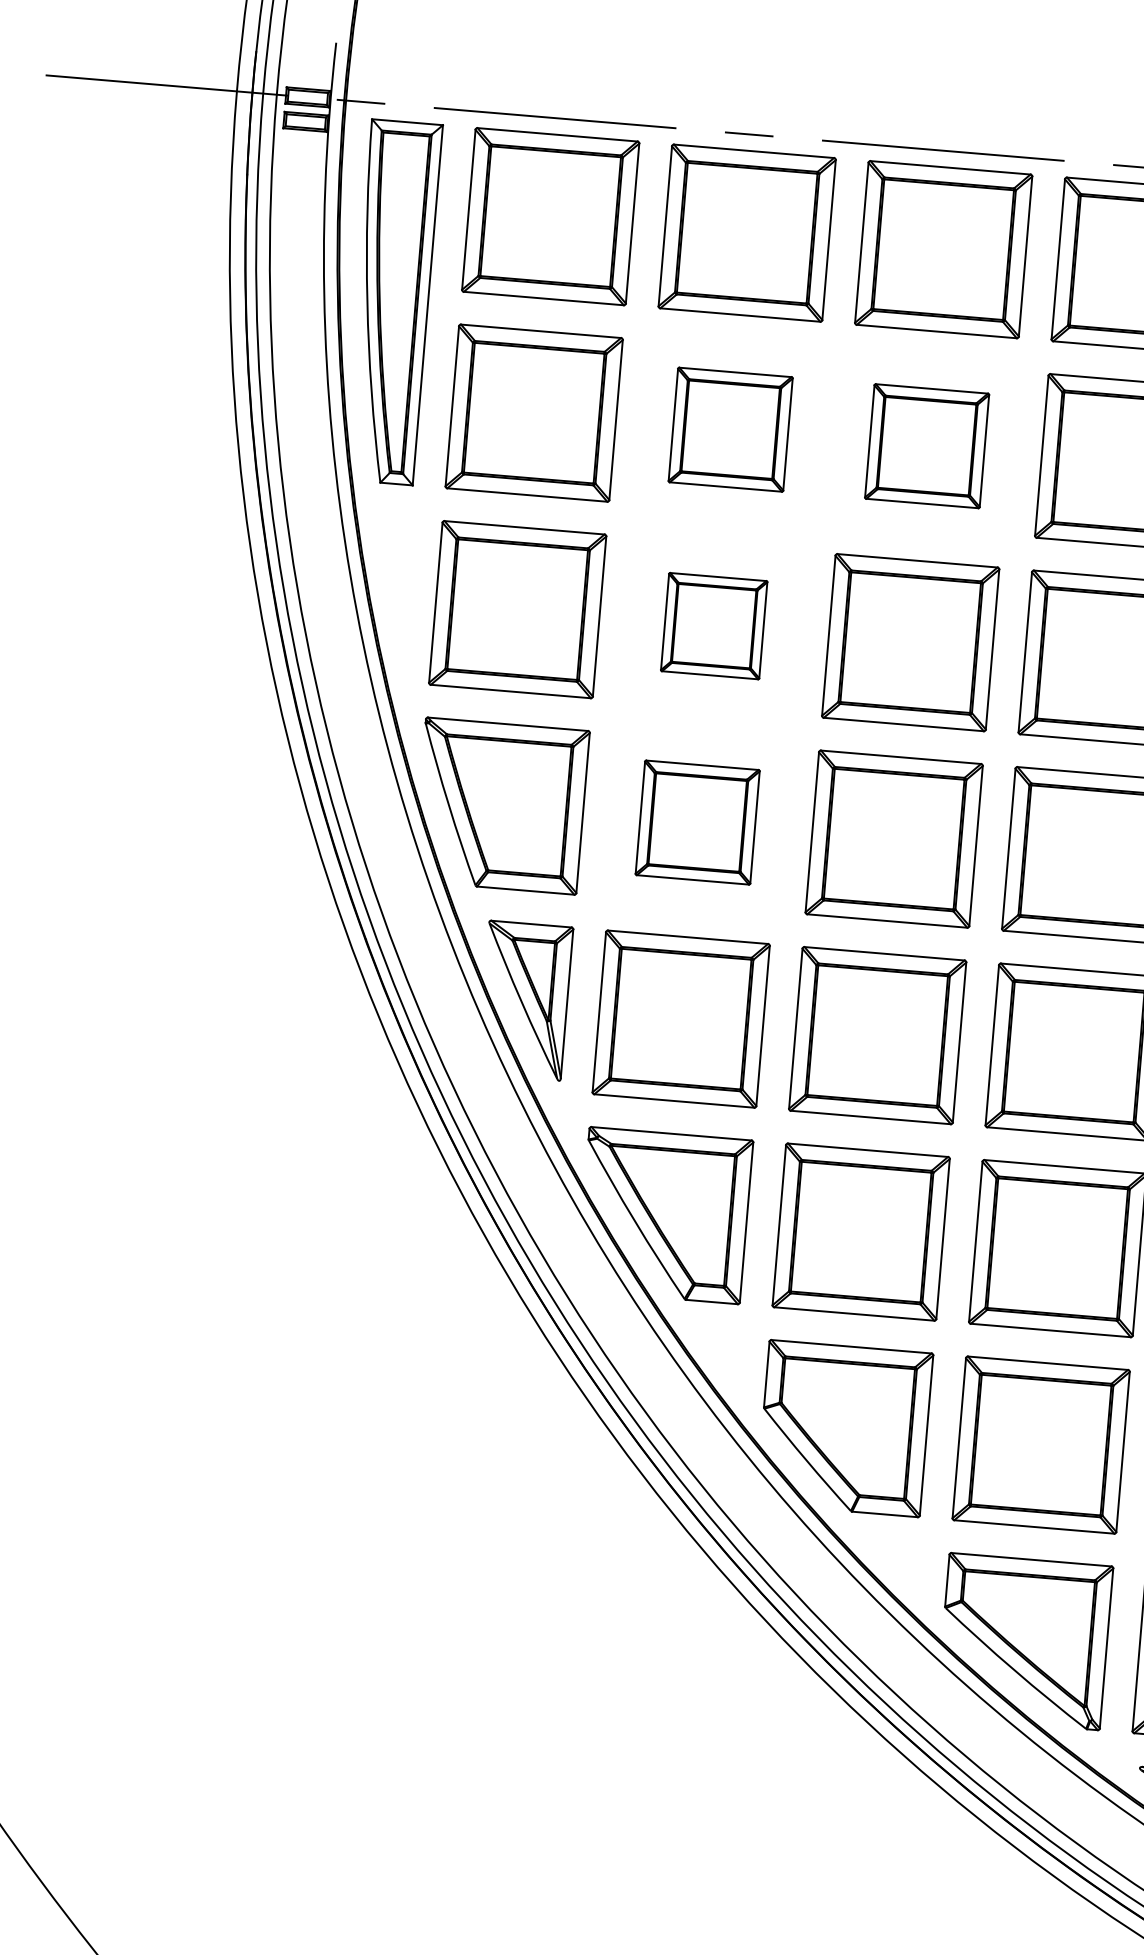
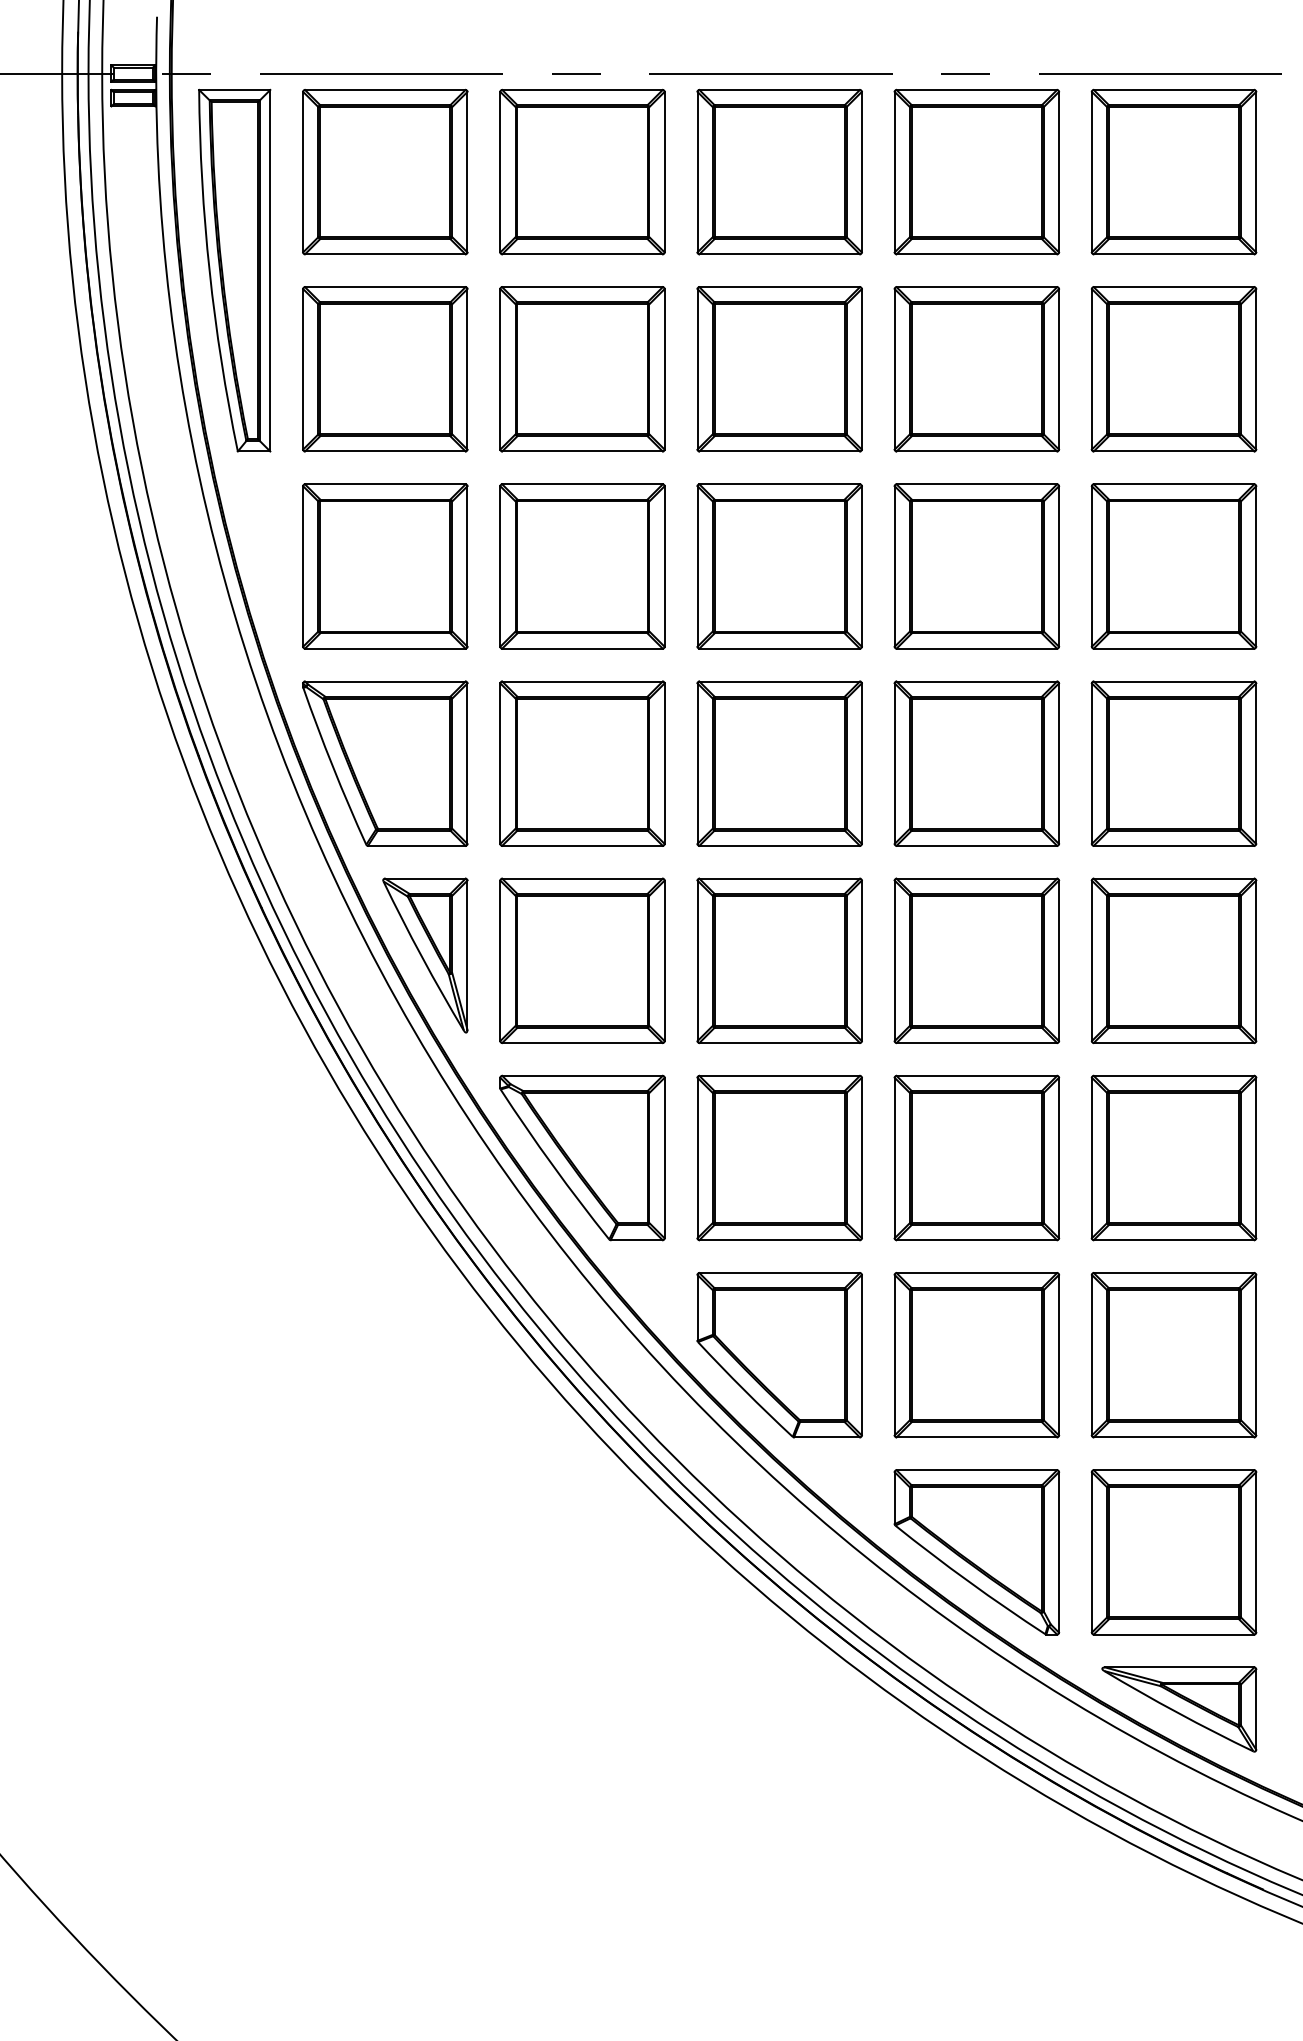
part: (730, 429) -> (582, 369), size x1.43
part: (926, 446) -> (779, 369), size x1.43
part: (714, 626) -> (582, 566), size x1.67
part: (697, 822) -> (582, 763), size x1.43

